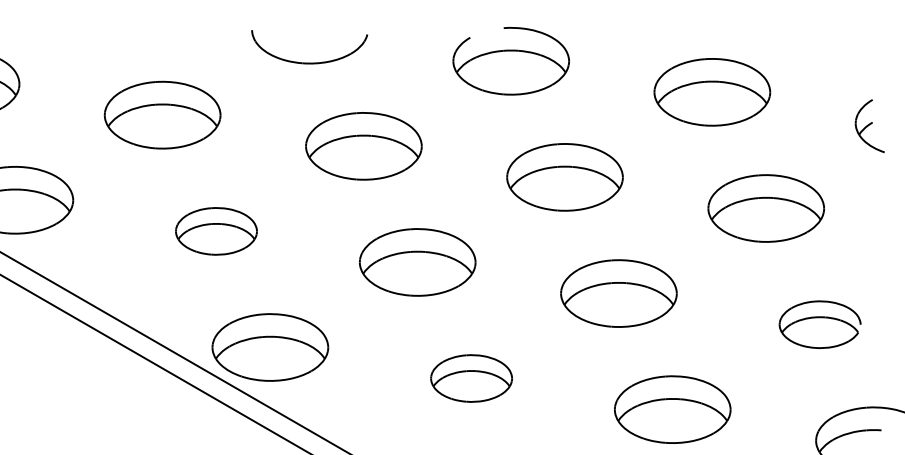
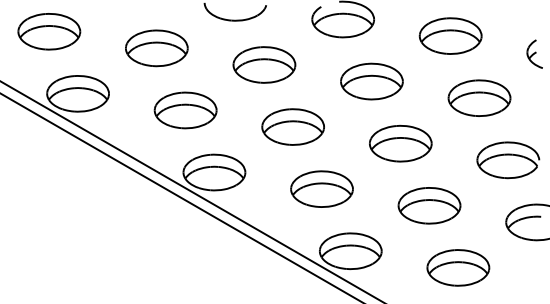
part: (216, 231) -> (185, 110), size x1.43
part: (820, 324) -> (508, 160), size x1.43
part: (470, 377) -> (321, 188), size x1.43

